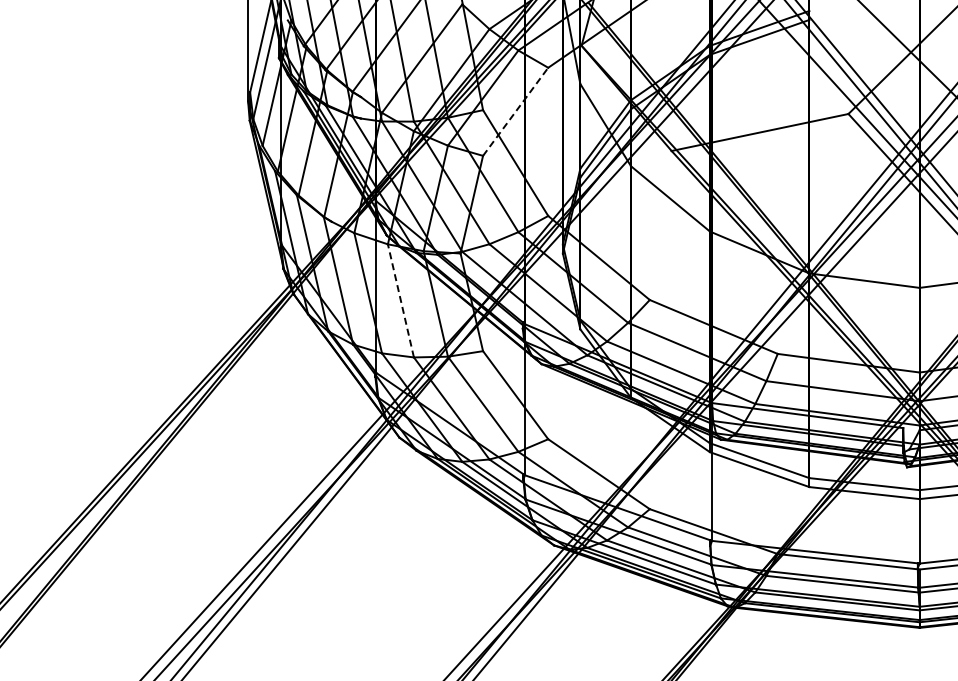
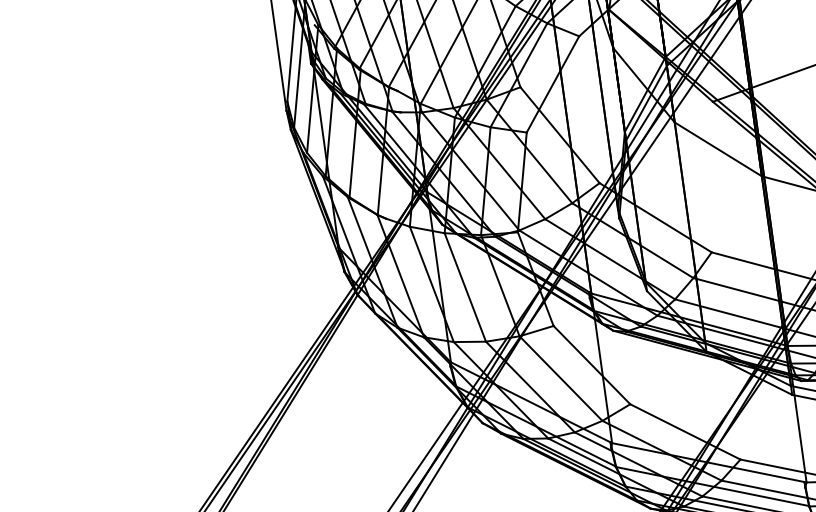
line: (515, 111) -> (552, 84), dashed -> solid
line: (400, 300) -> (464, 287), dashed -> solid

